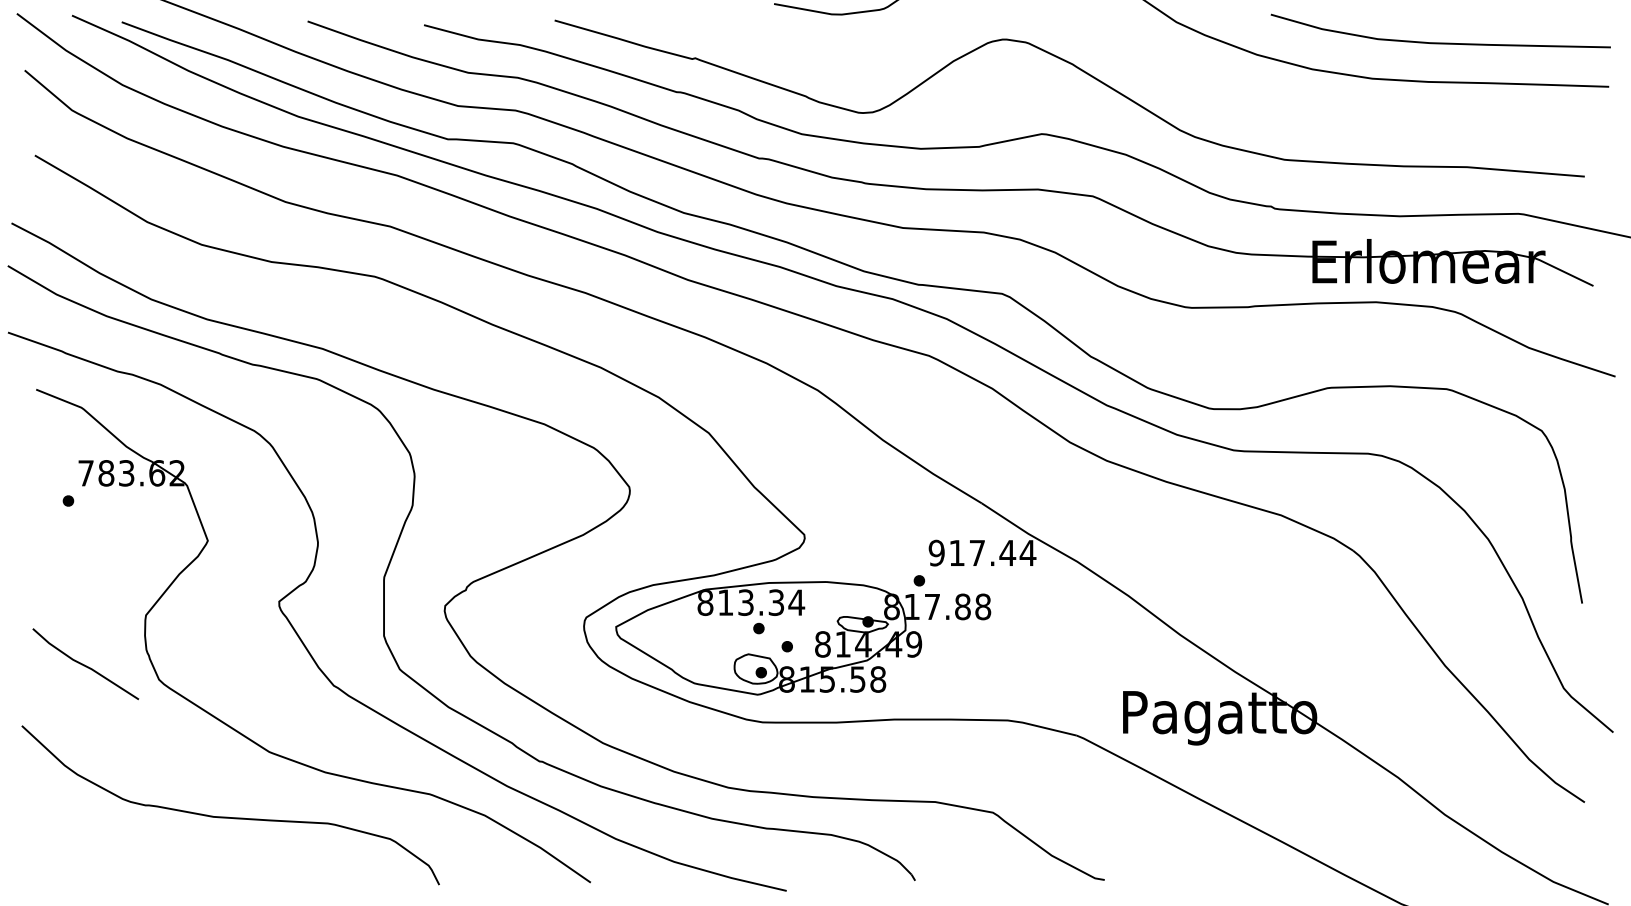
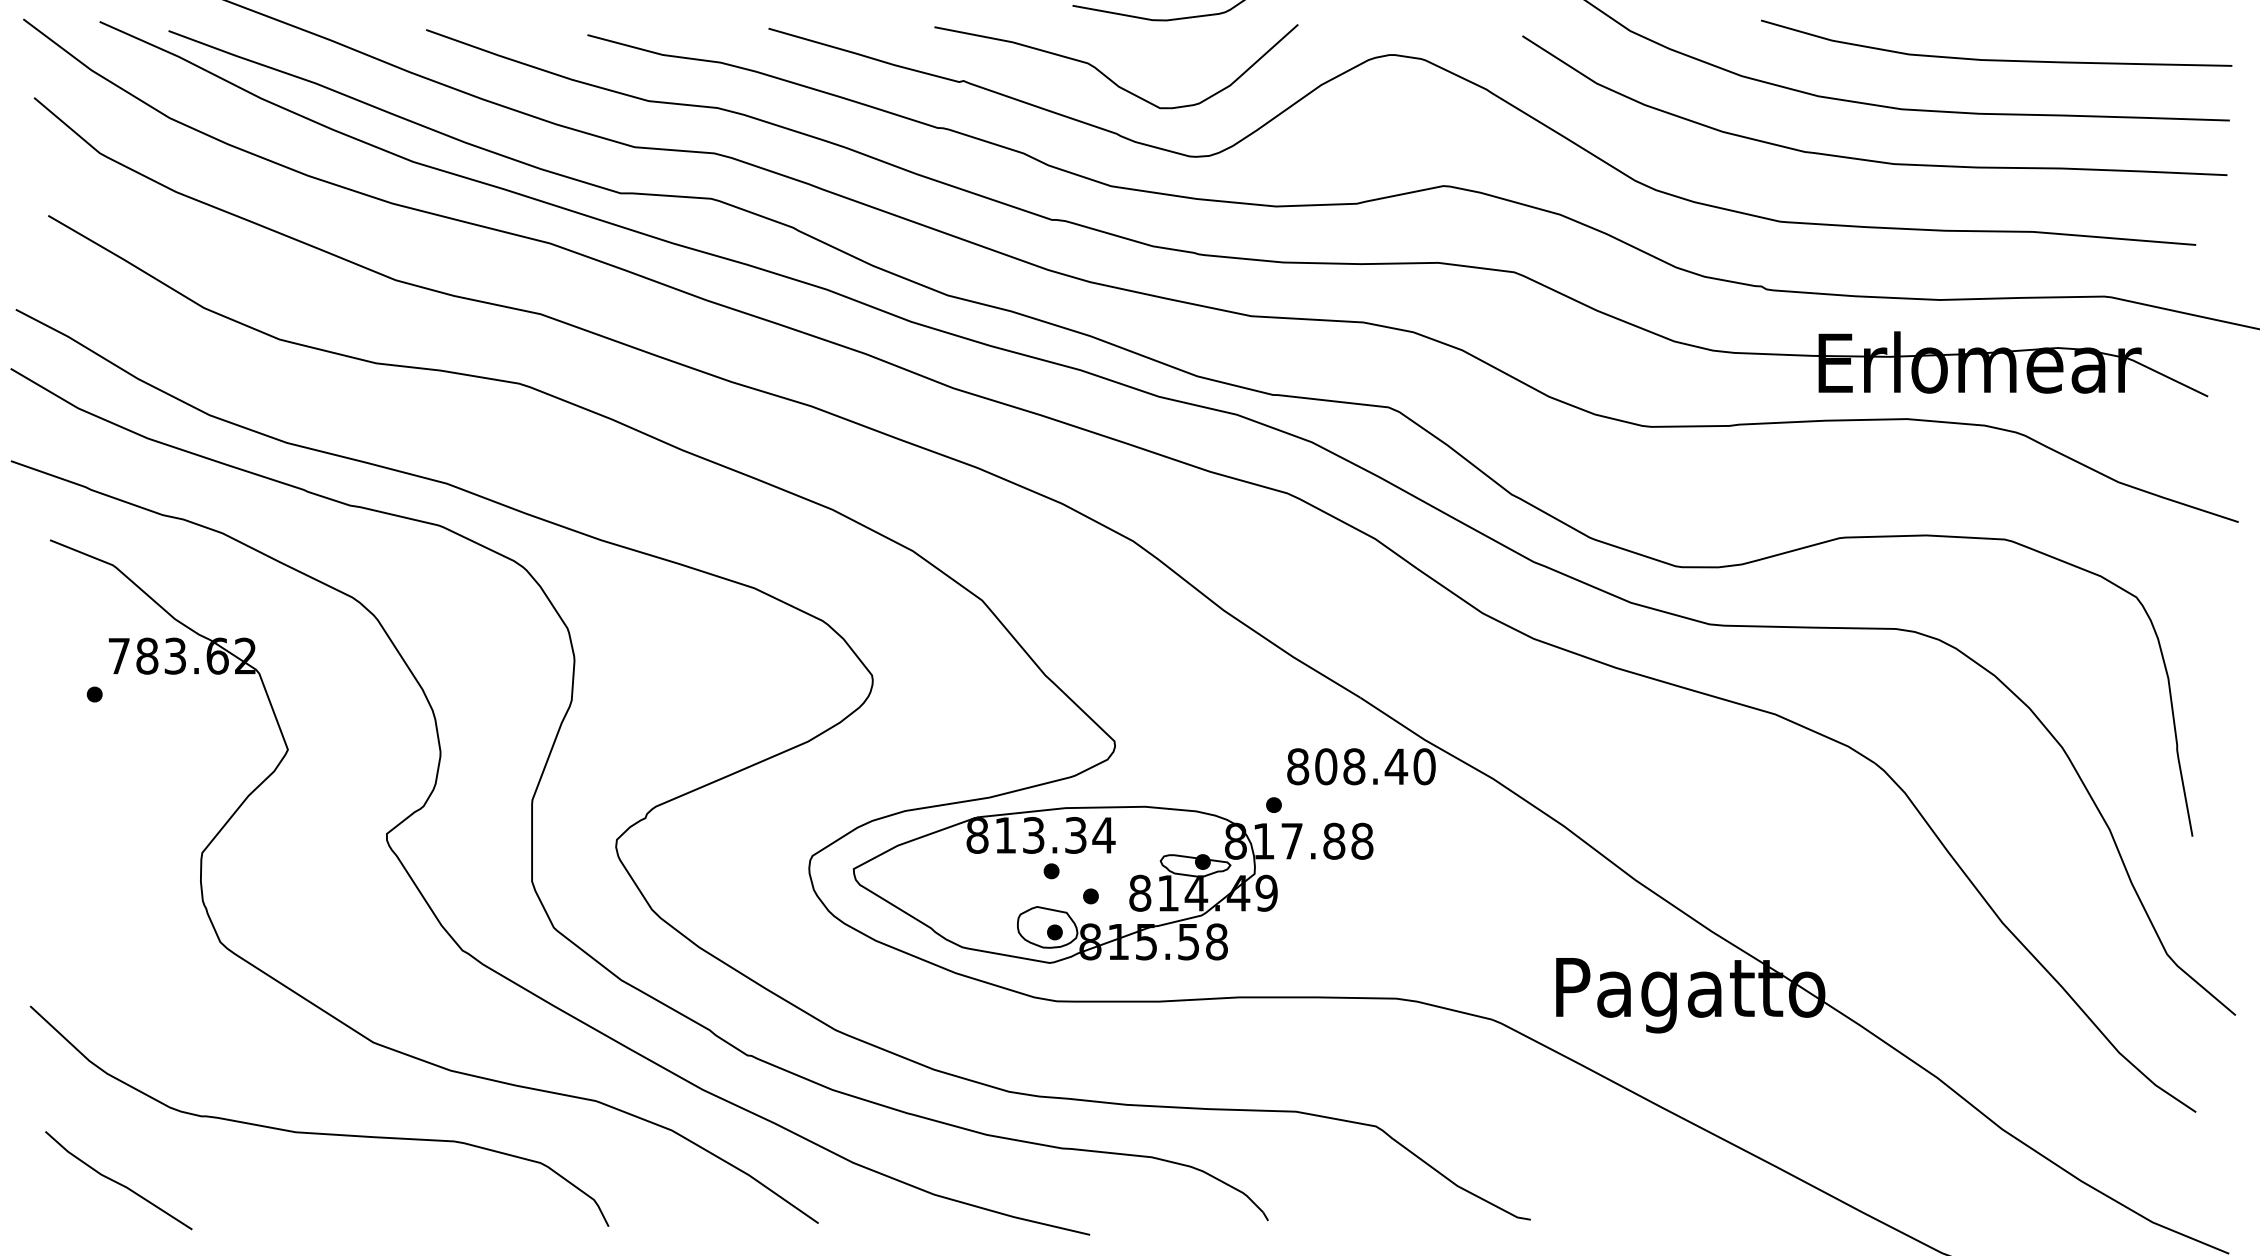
curve: (801, 56) -> (1110, 78), added
curve: (1344, 114) -> (1863, 158), added
text: (982, 552) -> (1361, 766), 917.44 -> 808.40
line: (84, 664) -> (117, 1181), moved

